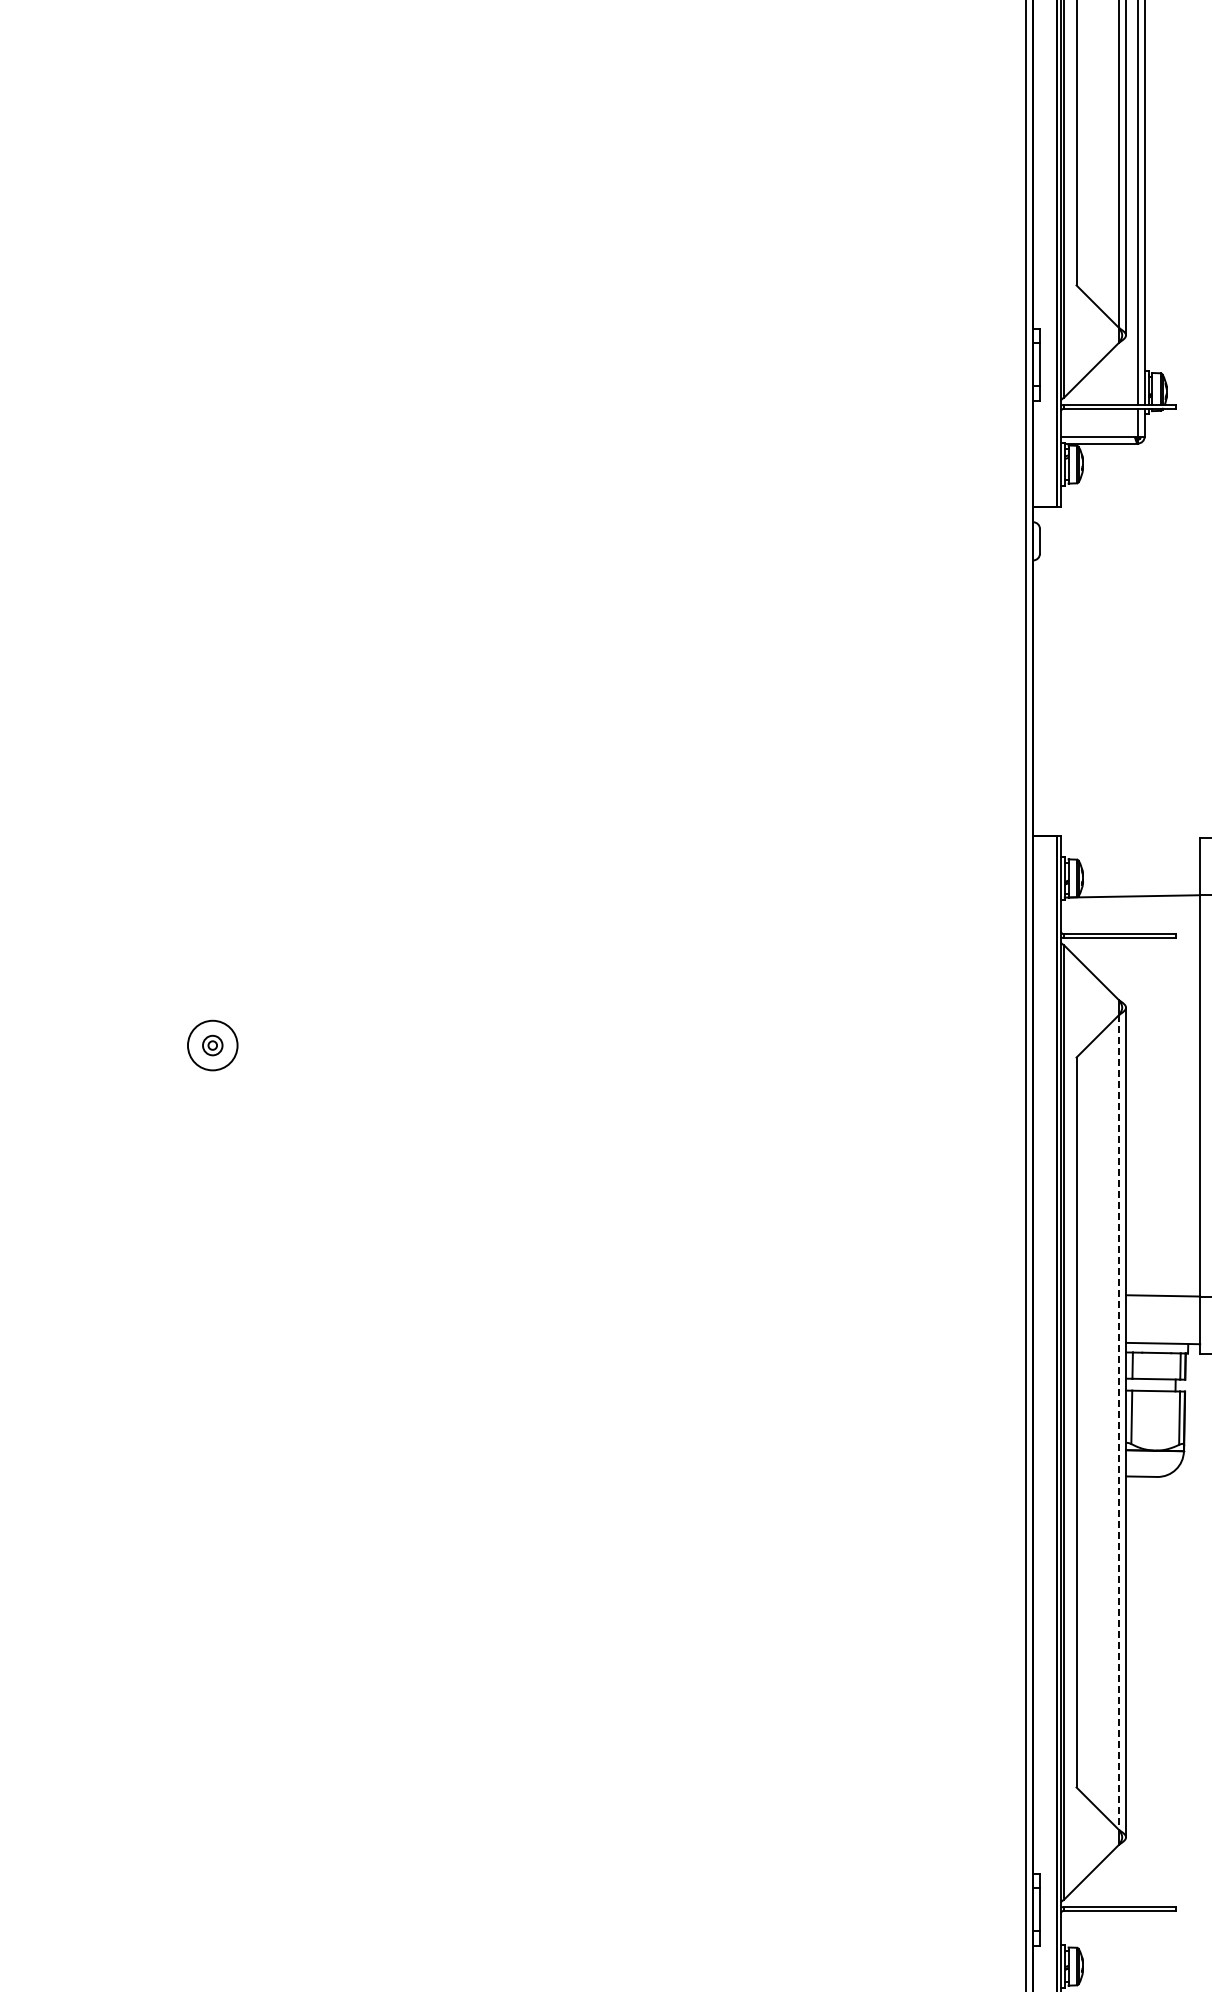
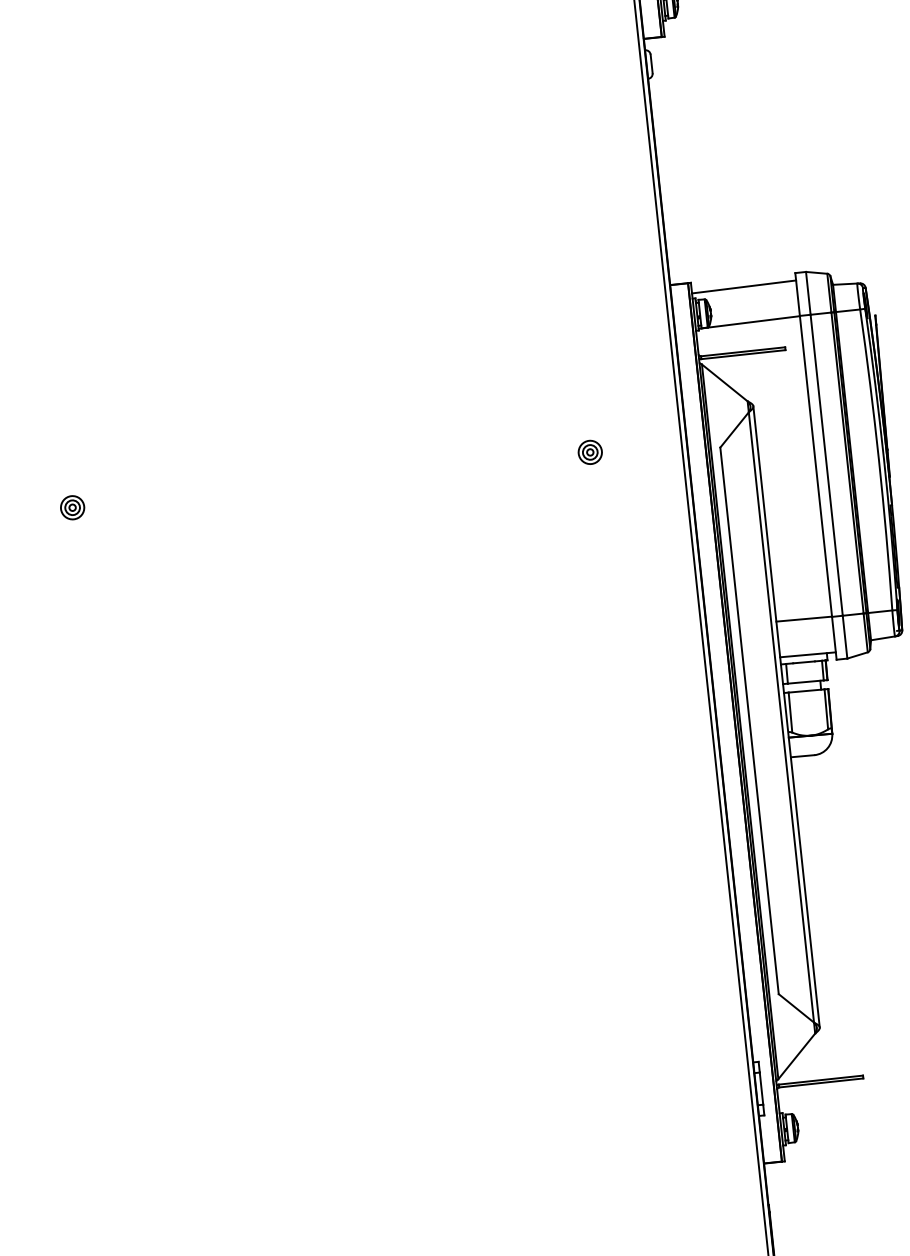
line: (1130, 848) -> (744, 286), added
circle: (212, 1045) -> (72, 507), size x0.62
part: (903, 1045) -> (589, 452), added
line: (1119, 1422) -> (781, 717), dashed -> solid

